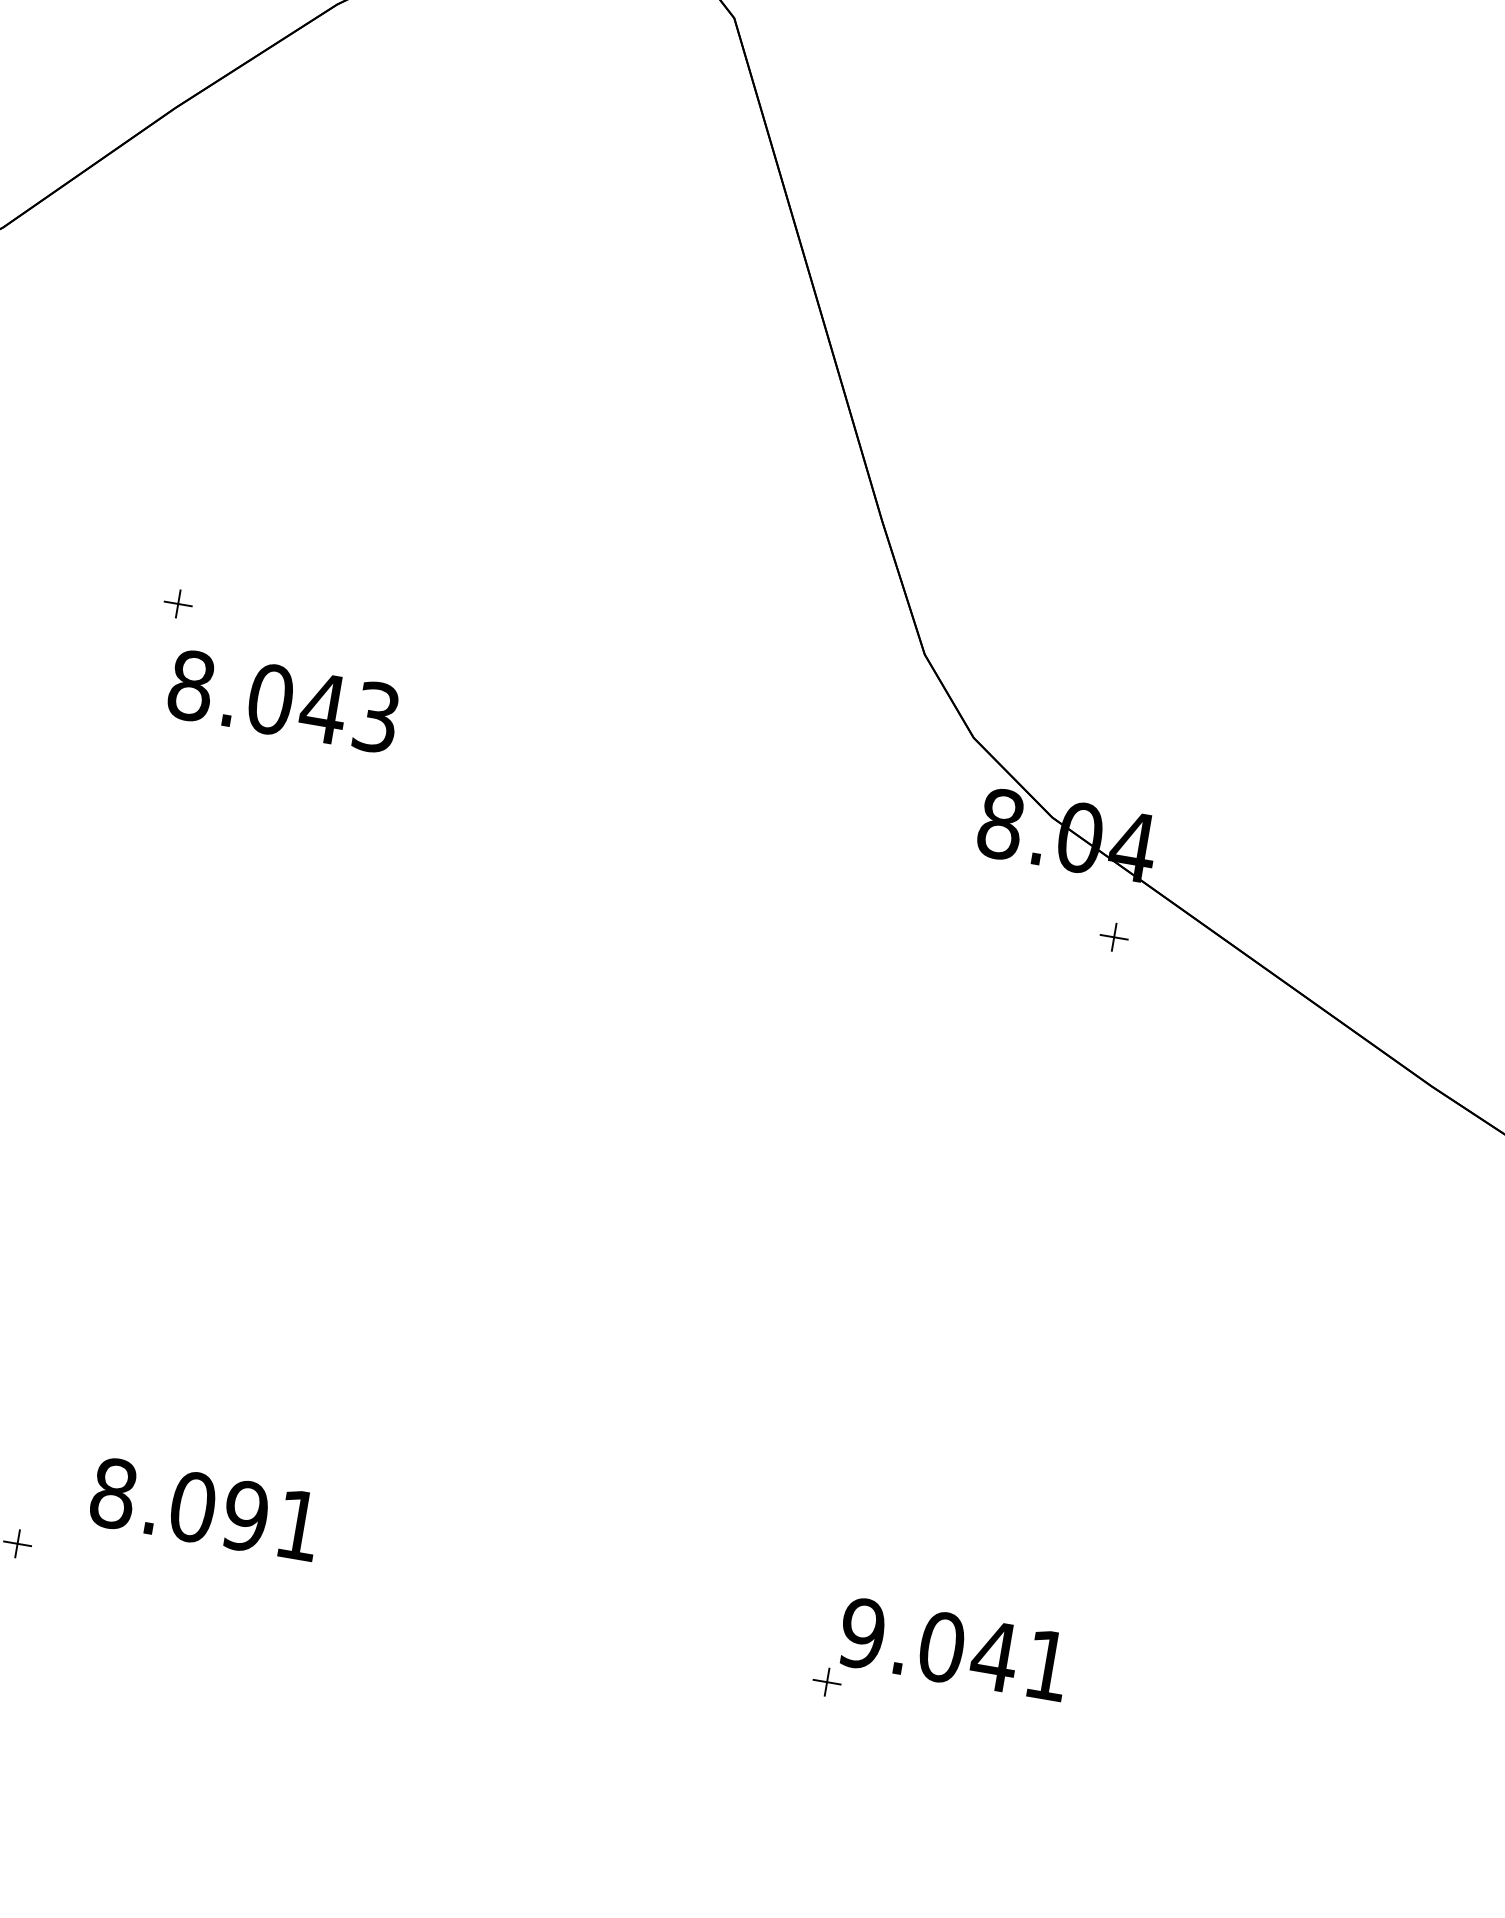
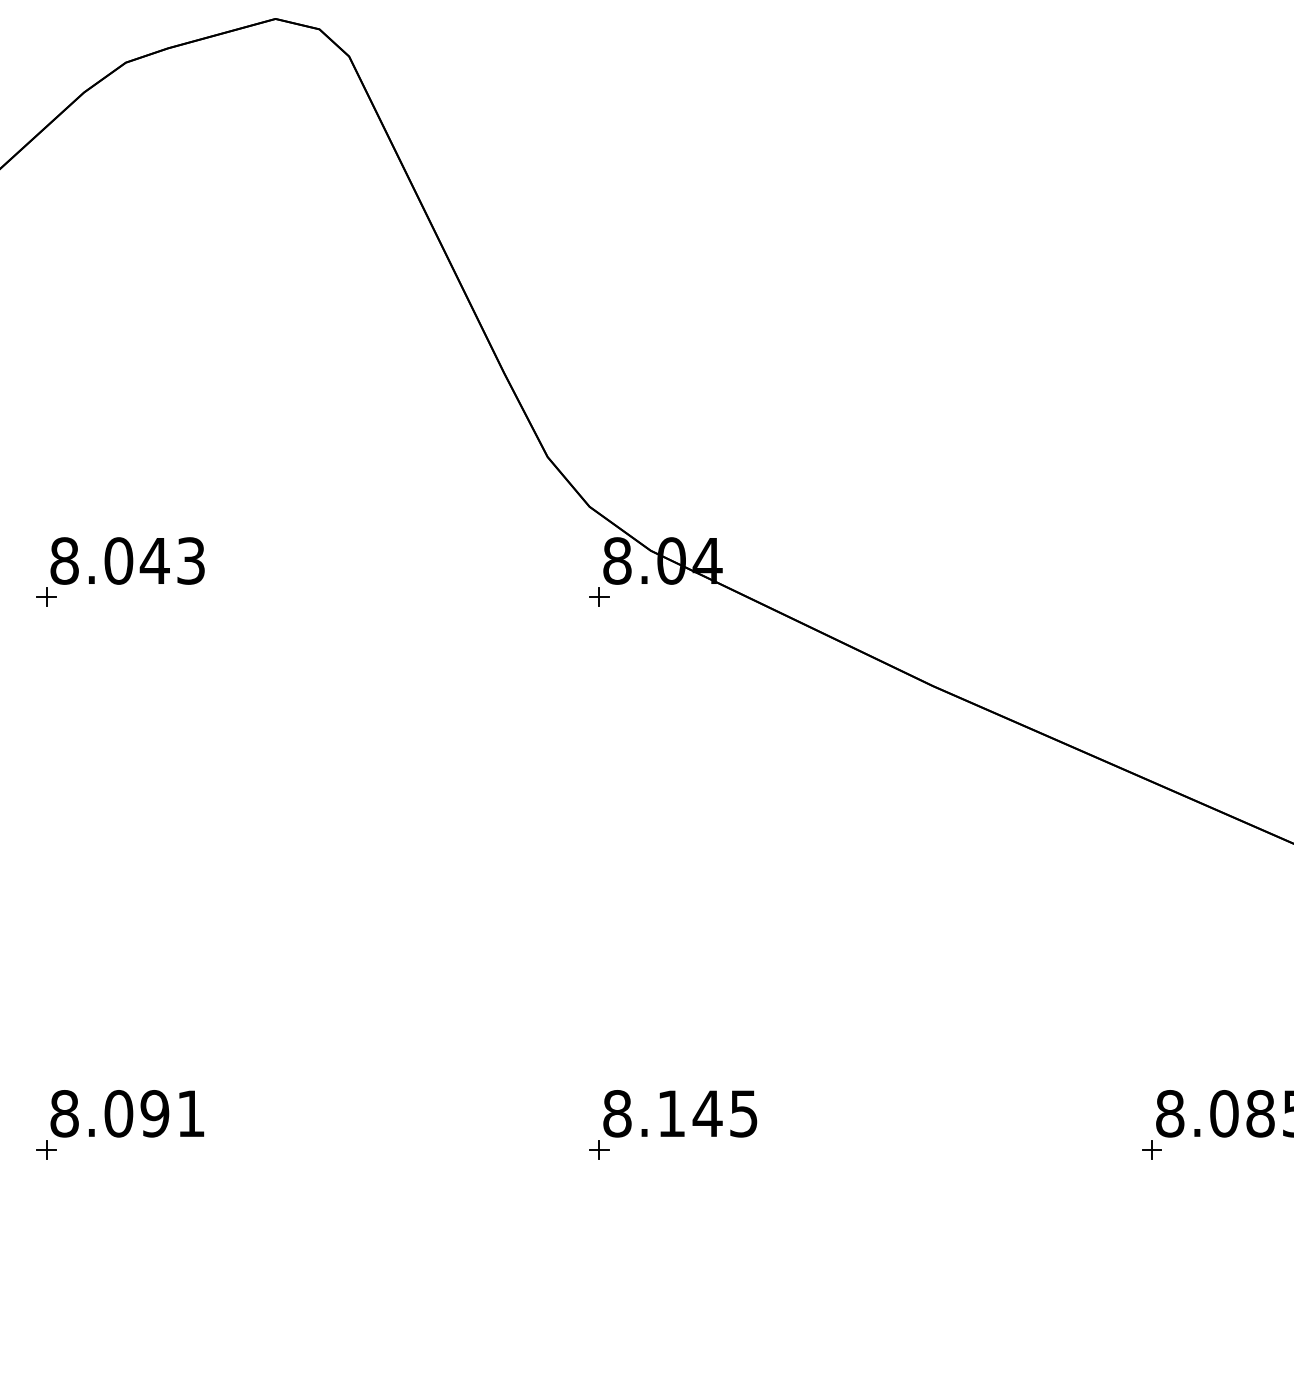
part: (178, 602) -> (46, 596), moved
part: (1114, 936) -> (599, 596), moved
text: (205, 1508) -> (127, 1113), moved
text: (954, 1649) -> (680, 1113), 9.041 -> 8.145

